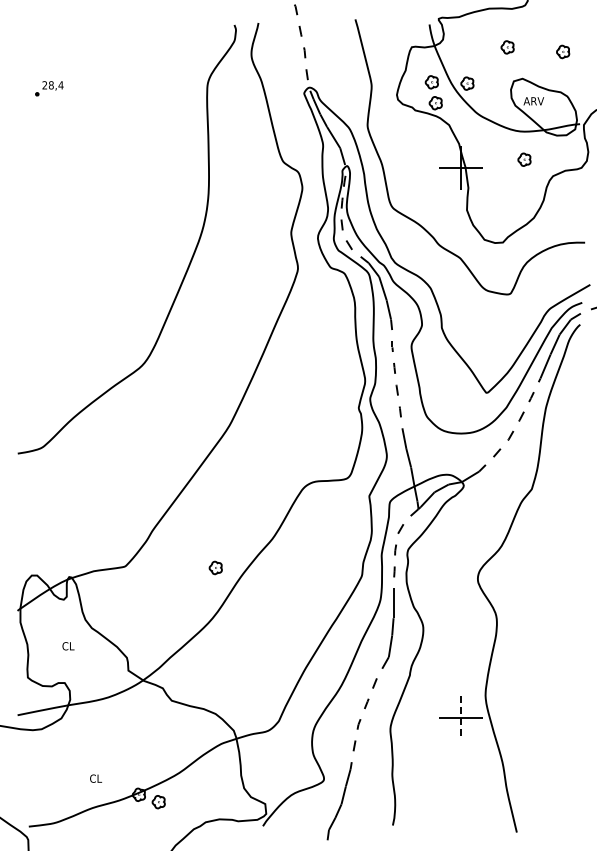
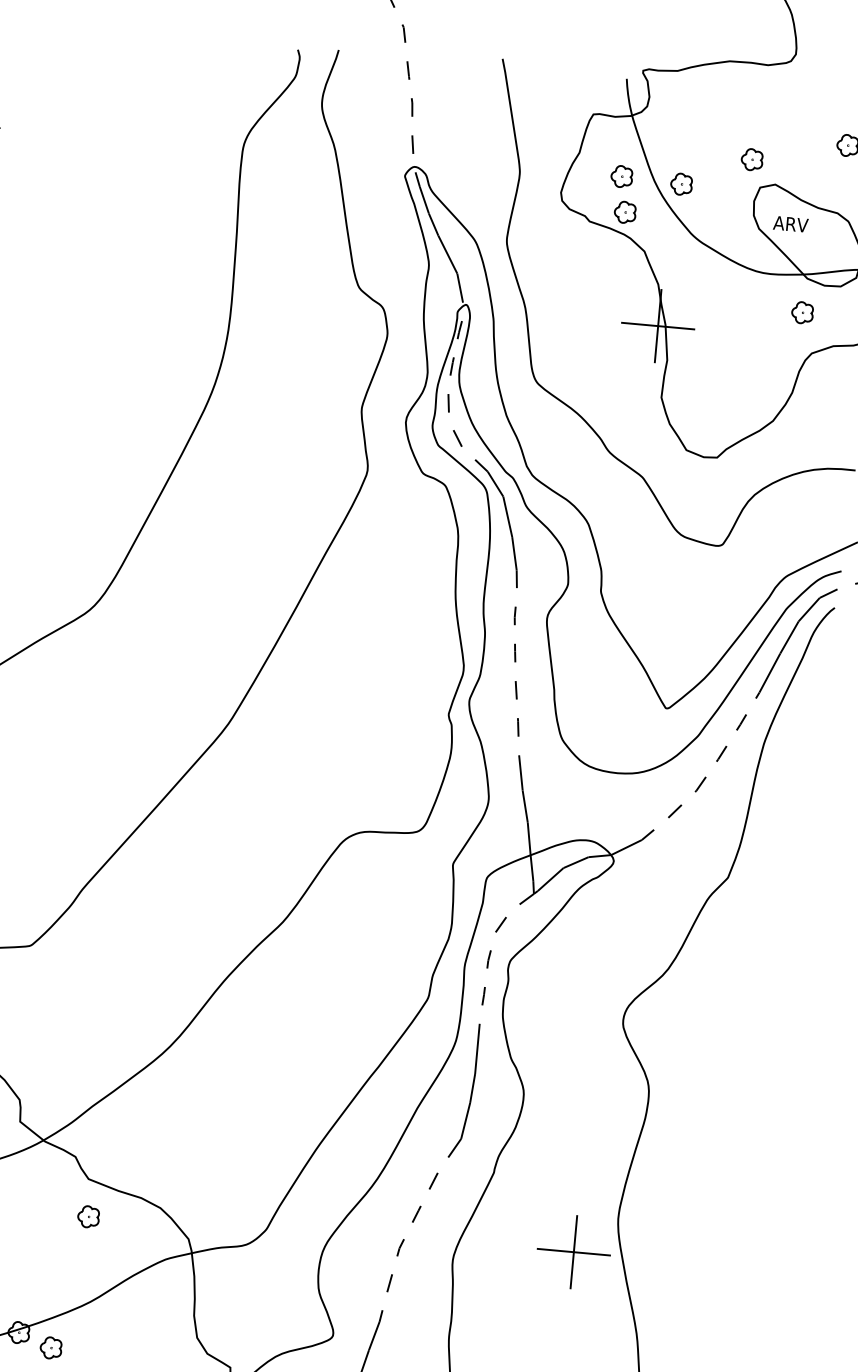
part: (507, 47) -> (751, 159), moved
part: (524, 159) -> (802, 312), moved
part: (215, 567) -> (88, 1216), moved
line: (461, 717) -> (574, 1251), dashed -> solid

